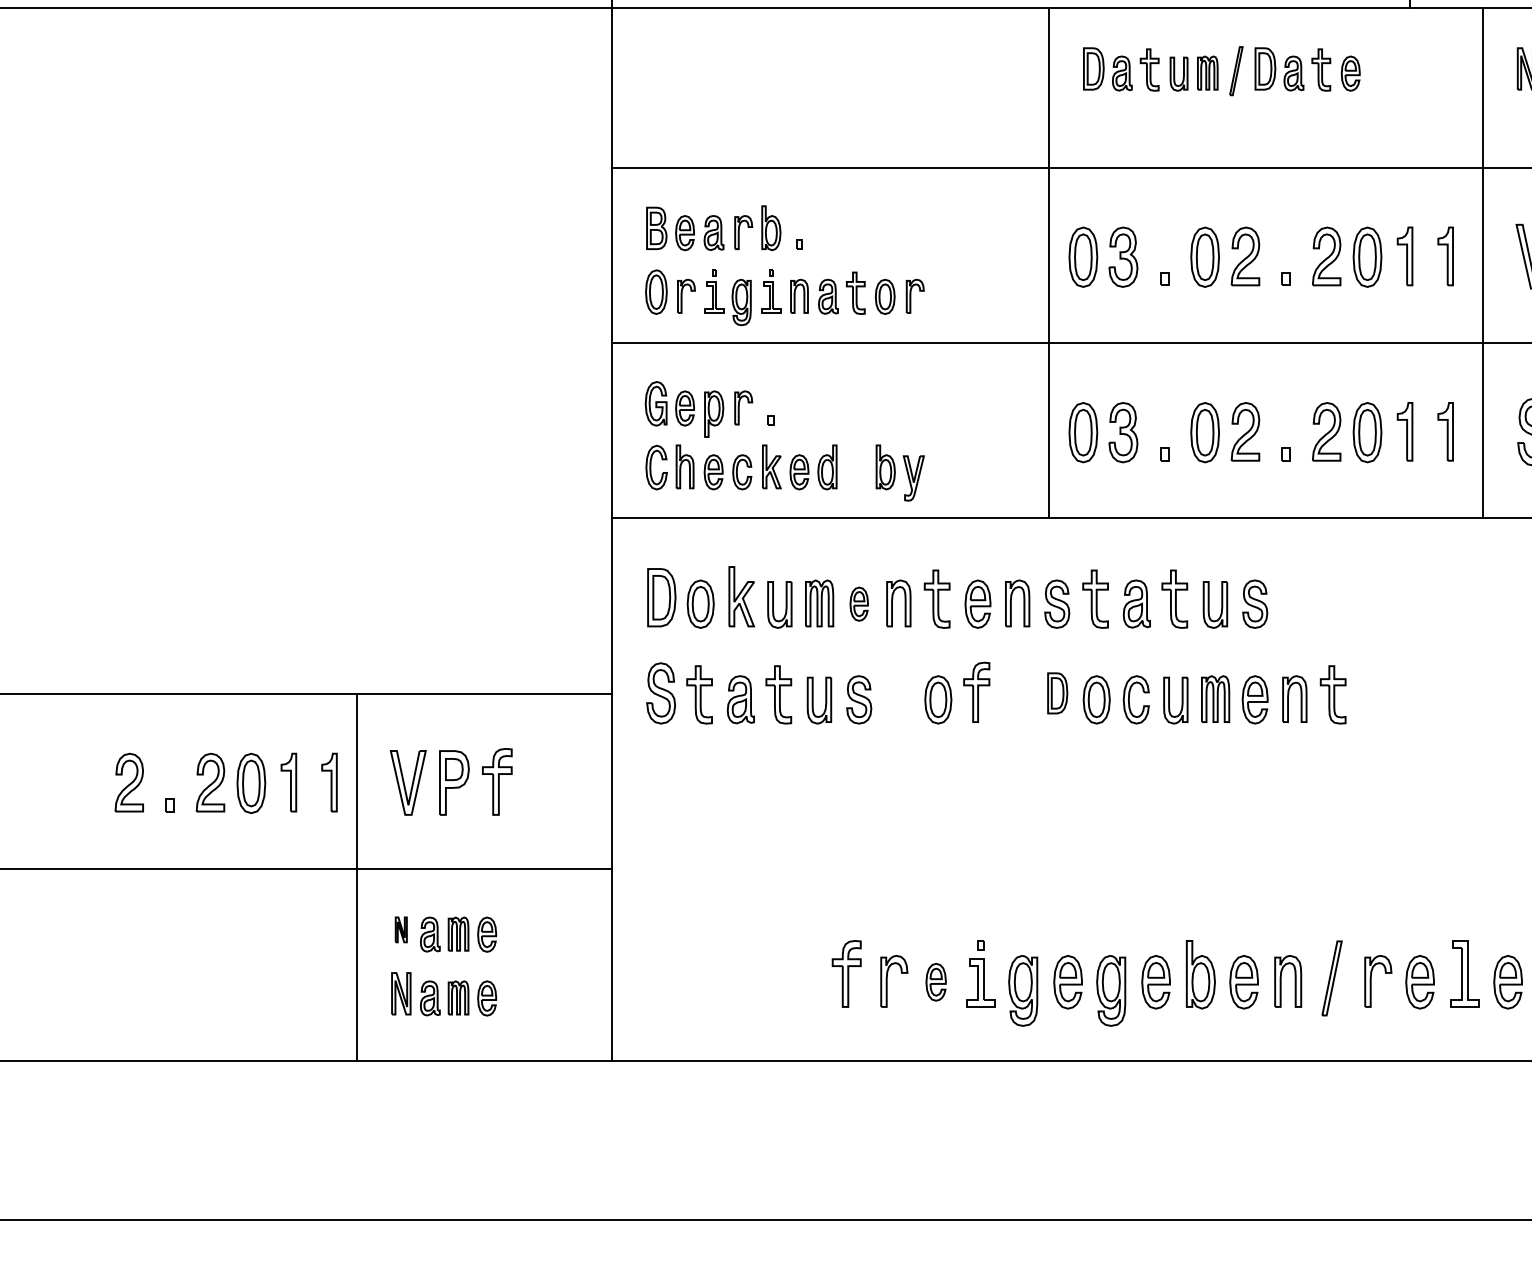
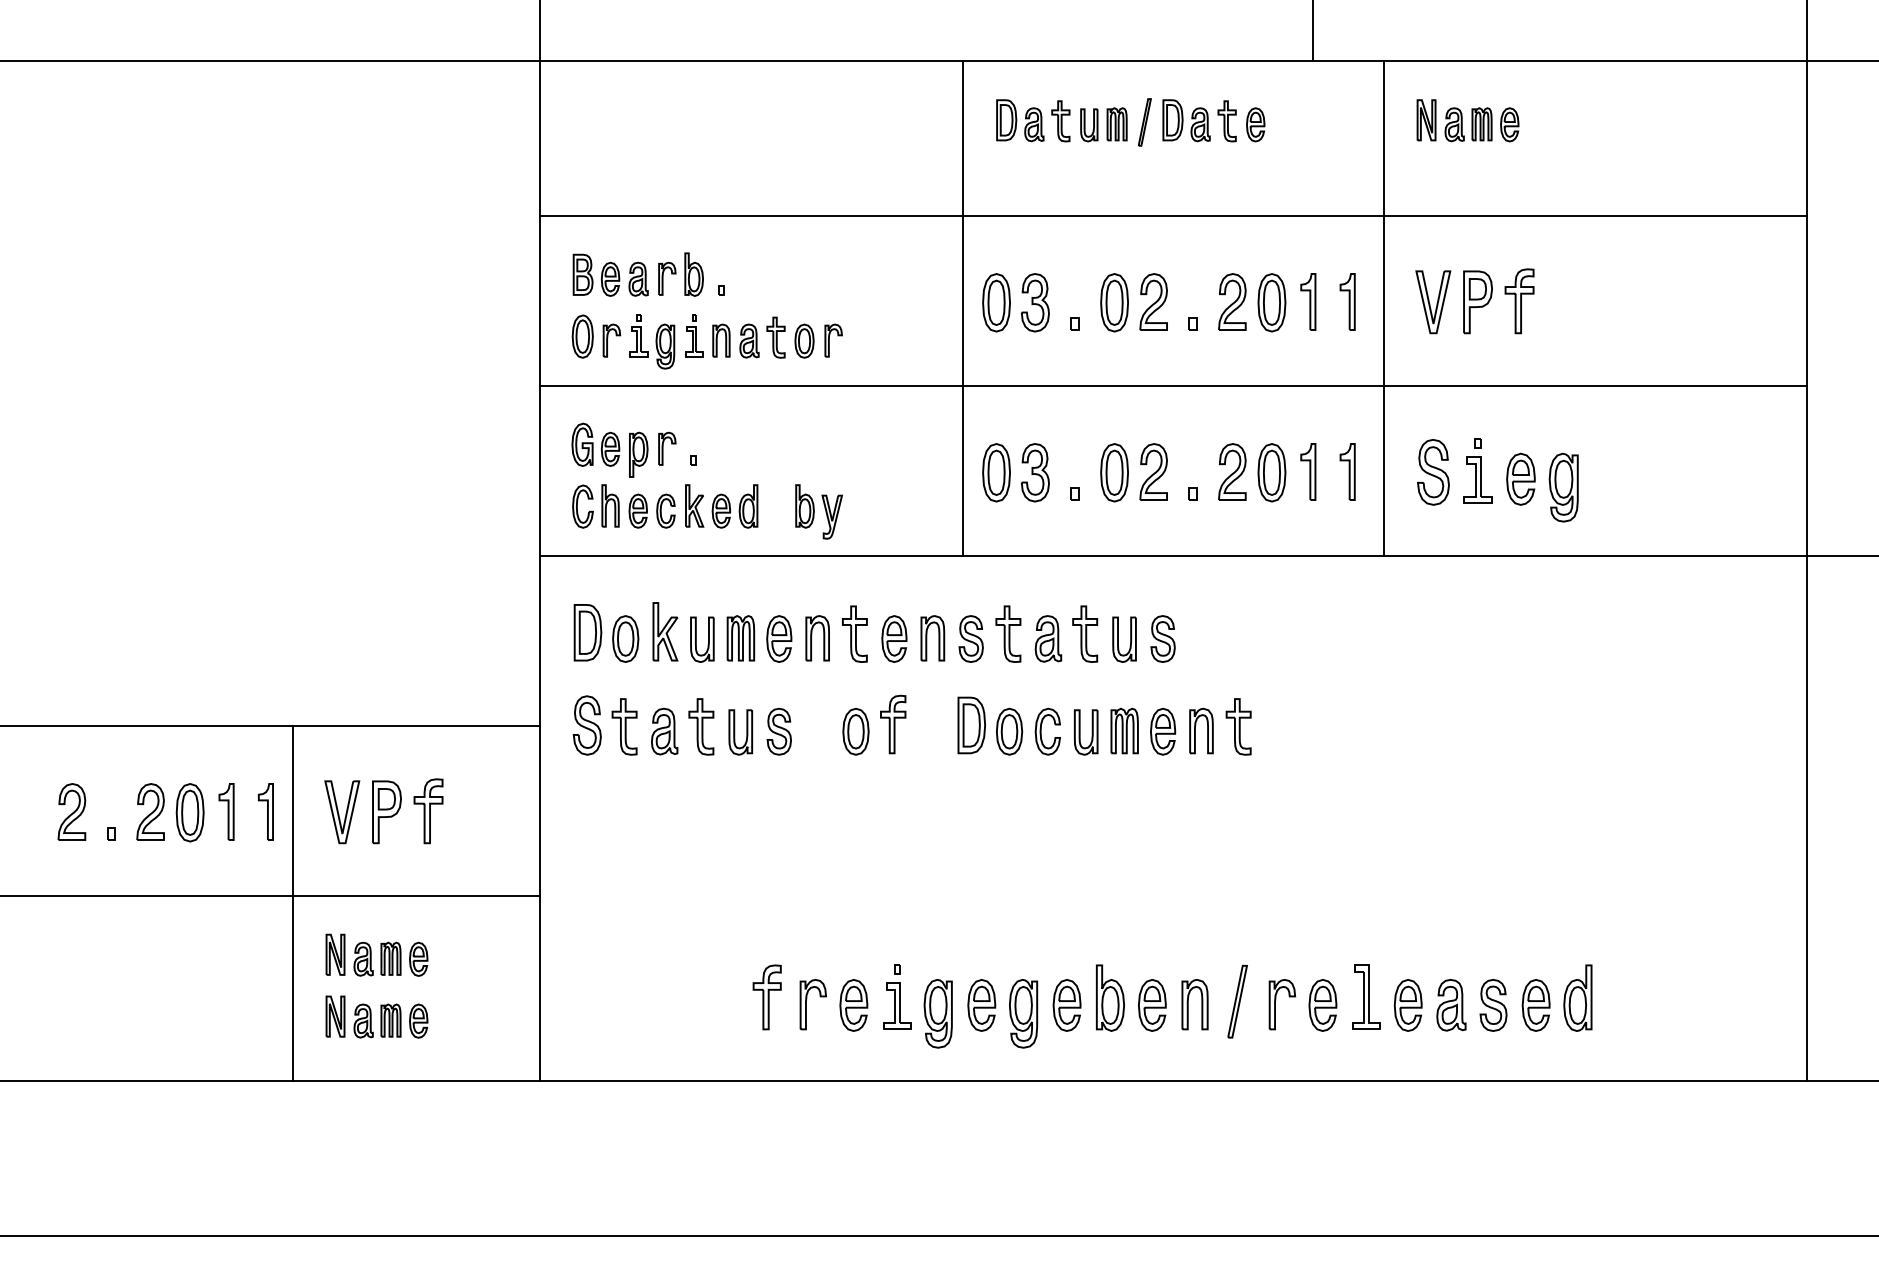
part: (859, 603) -> (779, 638), size x1.43
part: (1057, 693) -> (971, 725), size x1.43
part: (401, 929) -> (335, 954), size x1.67
part: (935, 982) -> (853, 1005), size x1.43

